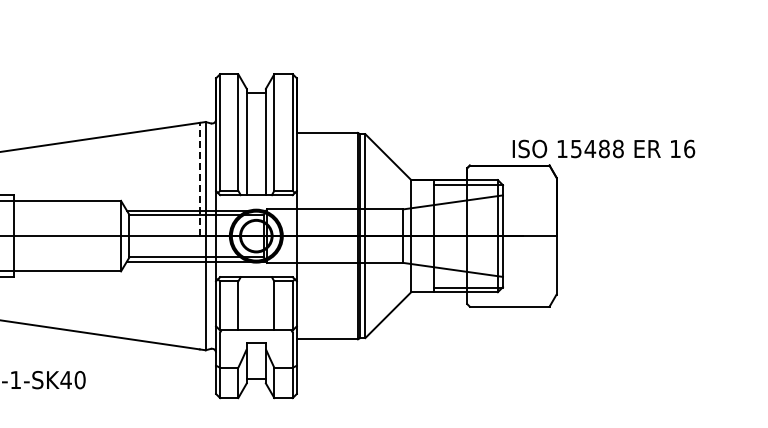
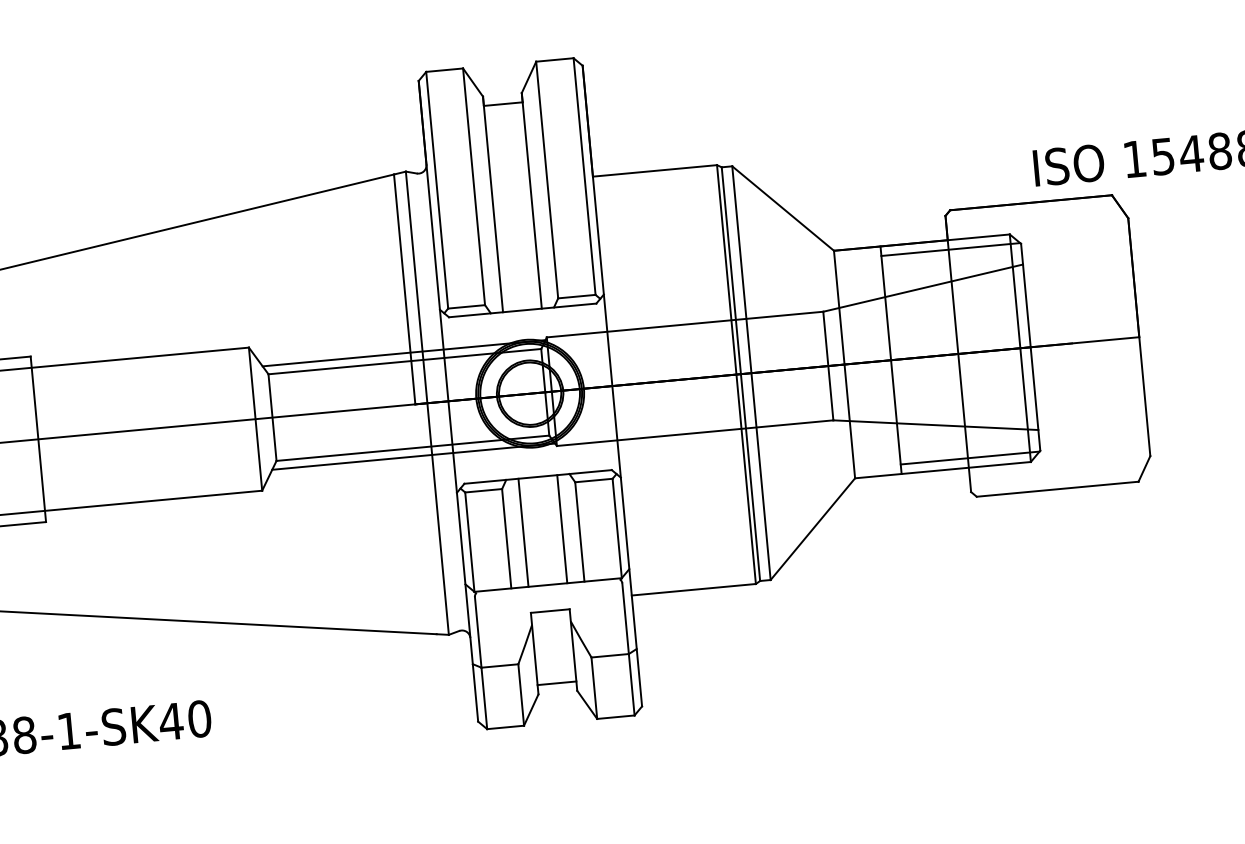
line: (199, 179) -> (404, 289), dashed -> solid
line: (246, 303) -> (522, 532), added
line: (265, 303) -> (561, 528), added

